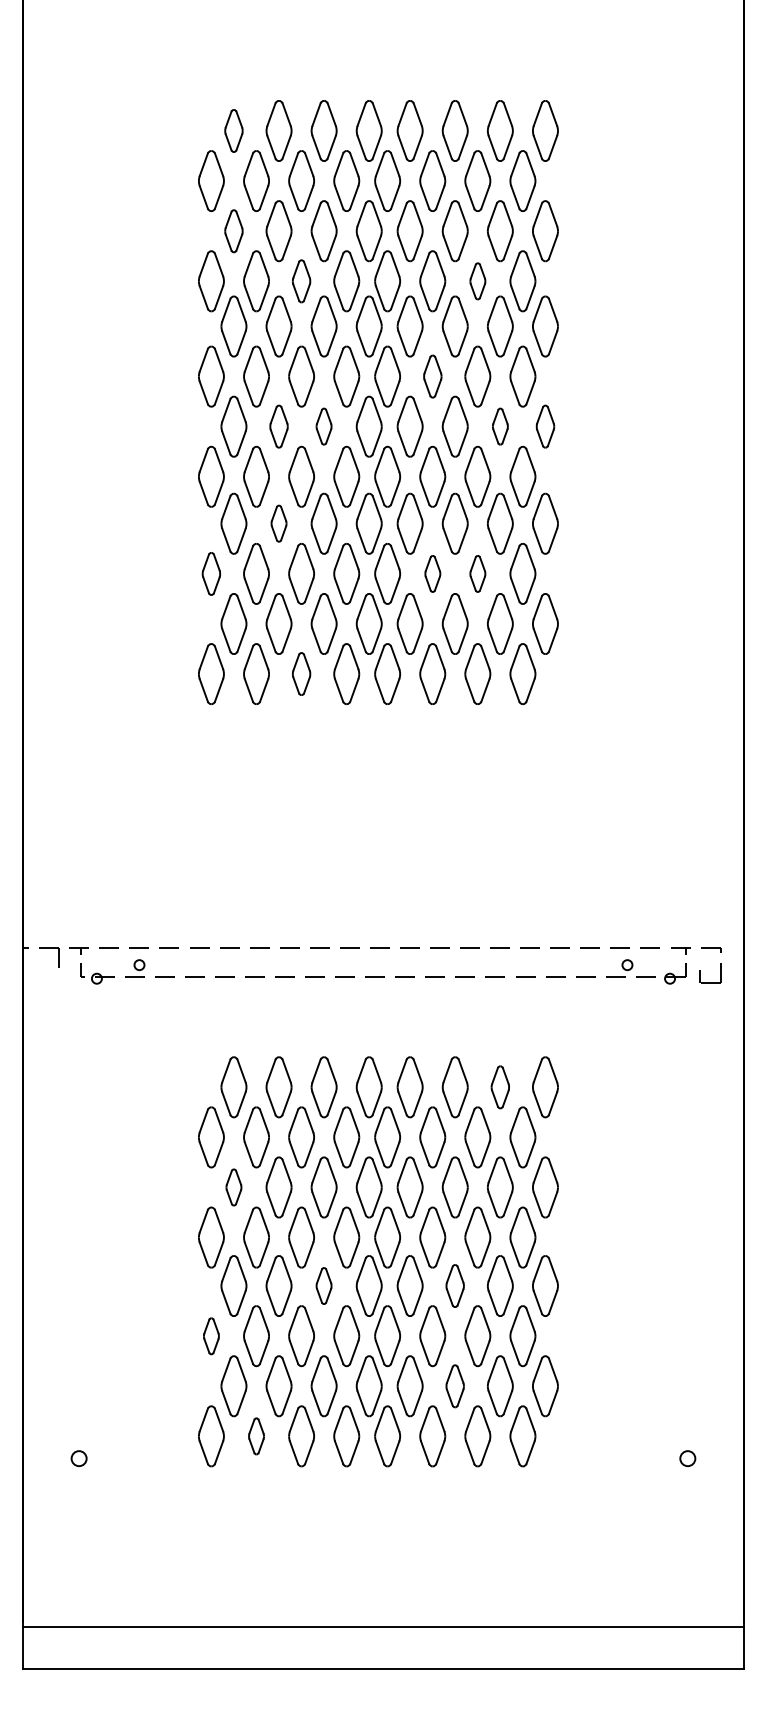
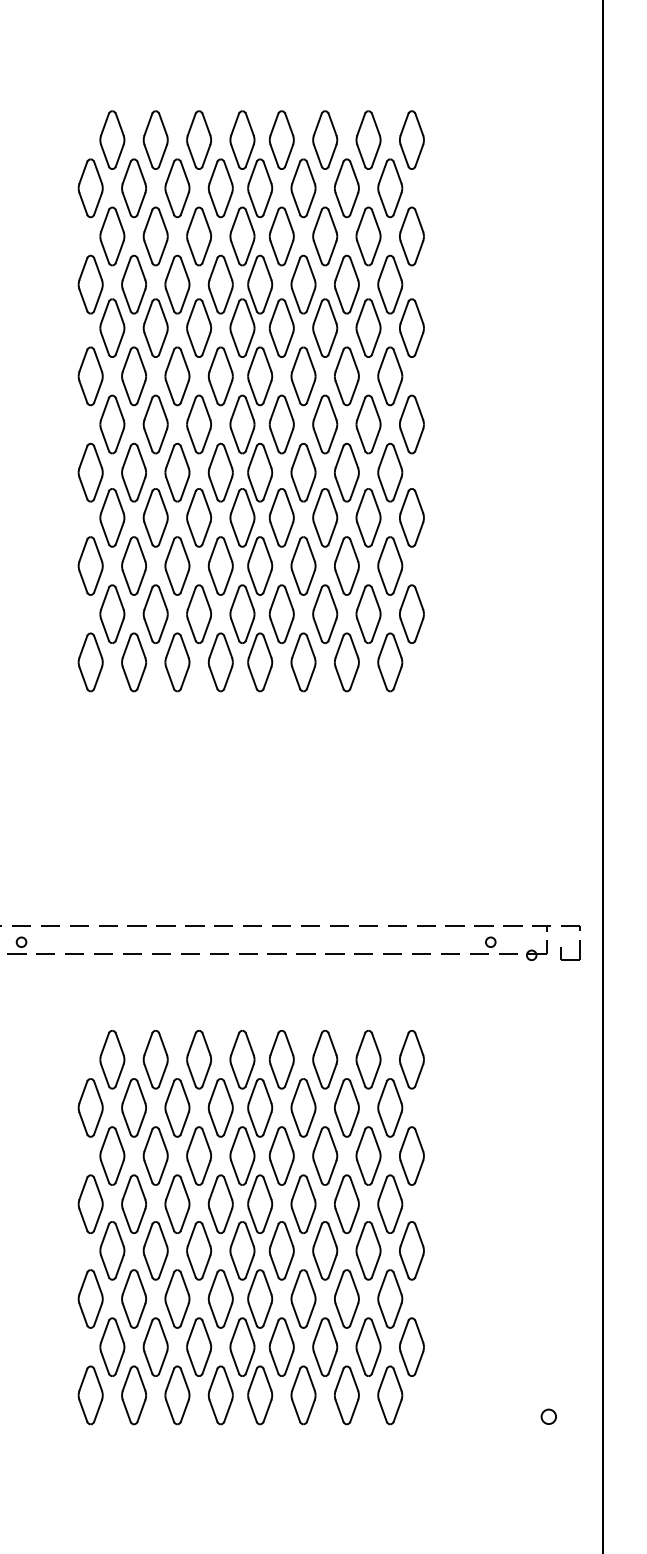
part: (233, 130) -> (111, 139), size x1.43
part: (233, 231) -> (111, 236), size x1.43
part: (301, 281) -> (177, 284), size x1.43
part: (477, 281) -> (346, 284), size x1.67
part: (432, 376) -> (303, 376), size x1.43
part: (278, 426) -> (155, 424), size x1.43
part: (323, 426) -> (198, 424), size x1.67
part: (500, 426) -> (368, 424), size x1.67
part: (545, 426) -> (411, 424), size x1.43
part: (278, 523) -> (155, 517), size x1.67
part: (211, 573) -> (90, 565), size x1.43
part: (432, 573) -> (303, 565), size x1.67
part: (477, 573) -> (346, 565), size x1.67
part: (301, 673) -> (177, 661), size x1.43
part: (500, 1087) -> (368, 1059), size x1.43
part: (233, 1187) -> (111, 1156), size x1.67
part: (323, 1285) -> (198, 1250), size x1.67
part: (454, 1285) -> (324, 1250), size x1.43
part: (211, 1336) -> (90, 1299), size x1.67
part: (454, 1386) -> (324, 1347), size x1.43
part: (256, 1436) -> (134, 1395), size x1.67

